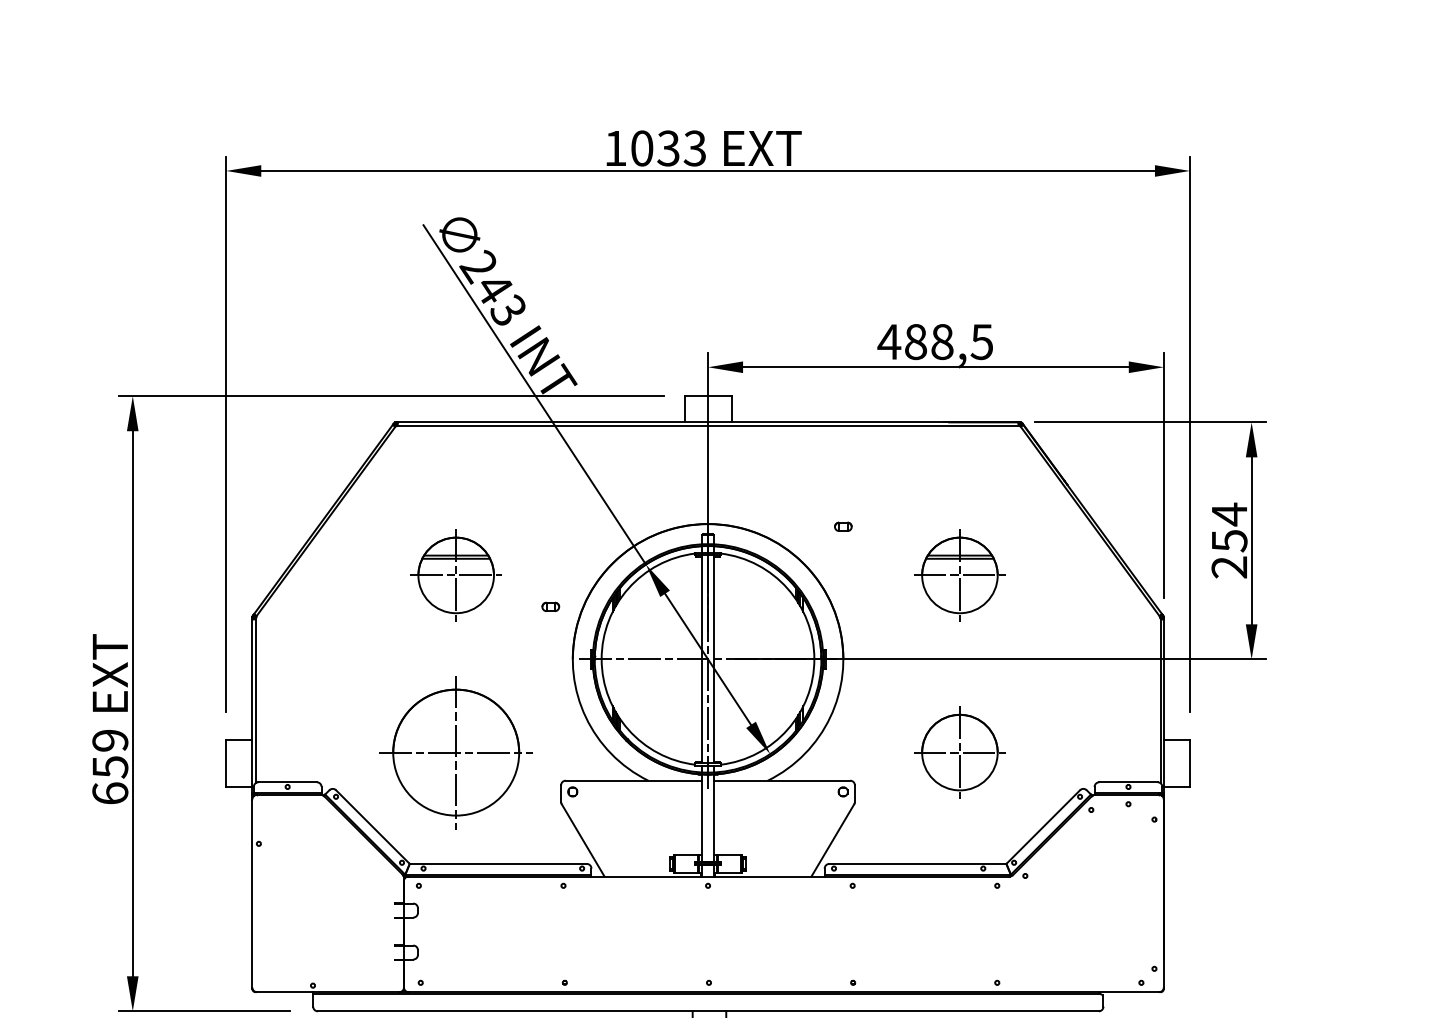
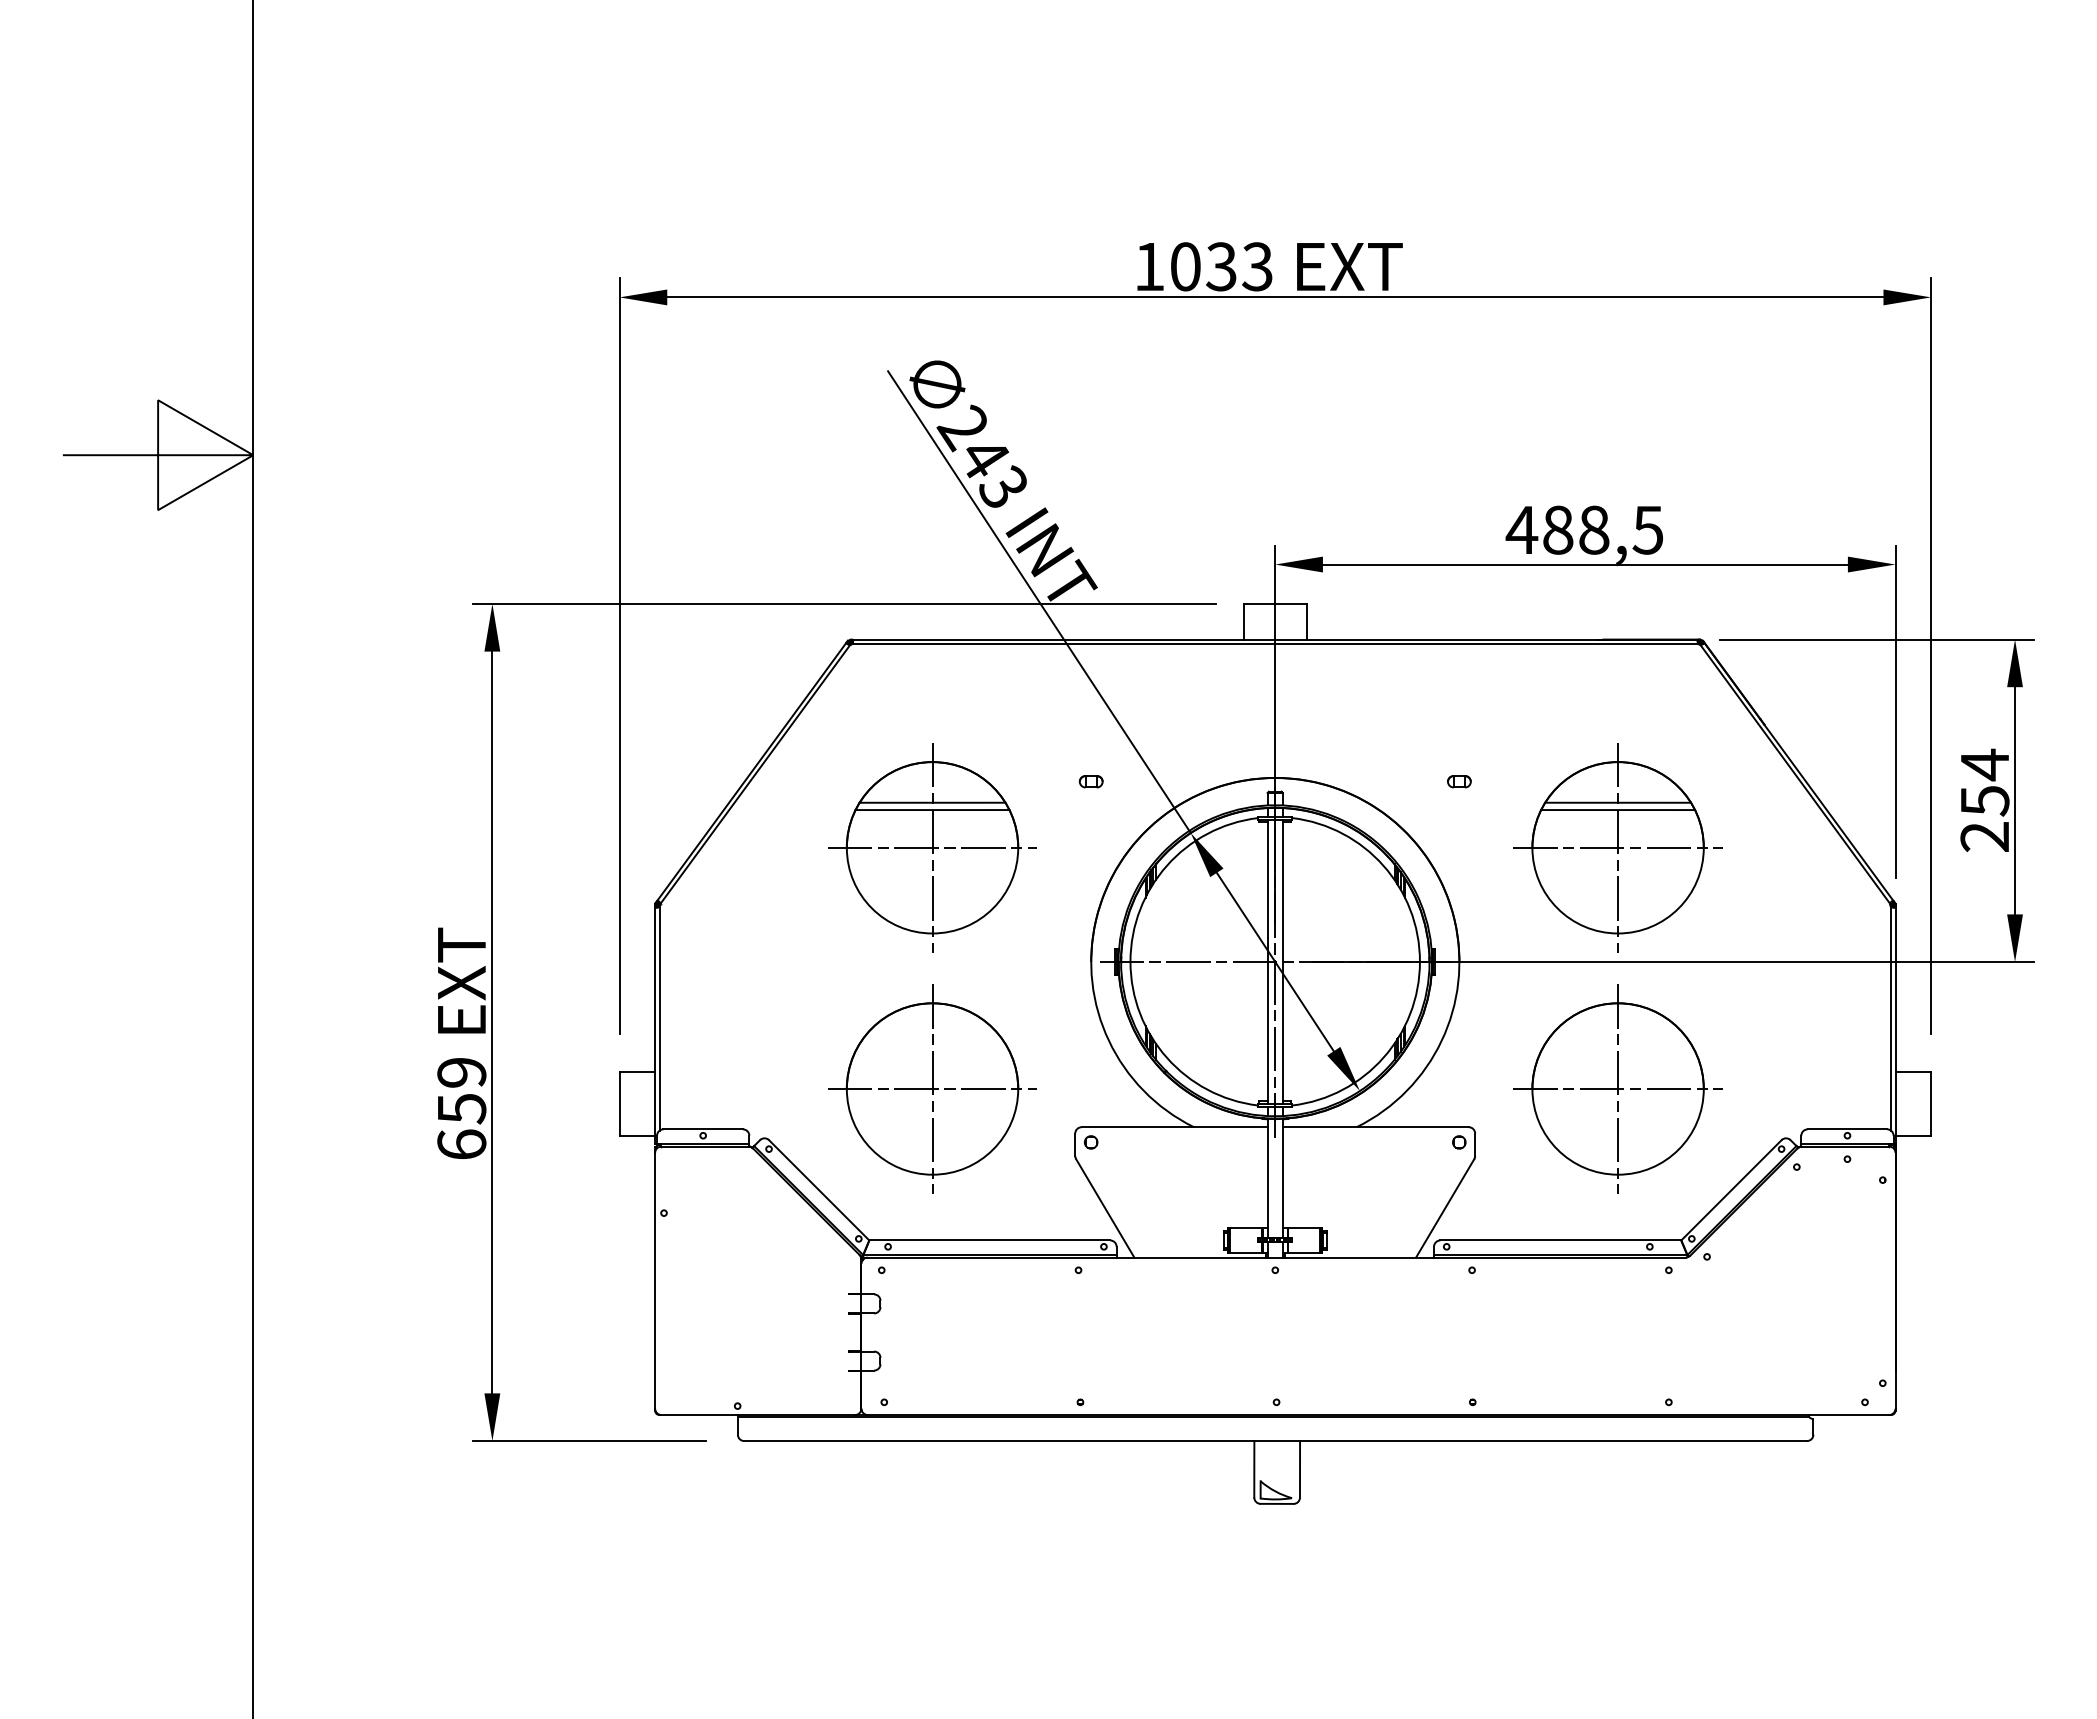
part: (456, 575) -> (932, 847), size x1.67
part: (959, 575) -> (1617, 847), size x1.67
part: (550, 606) -> (1090, 781), moved
part: (959, 752) -> (1617, 1088), size x1.67

